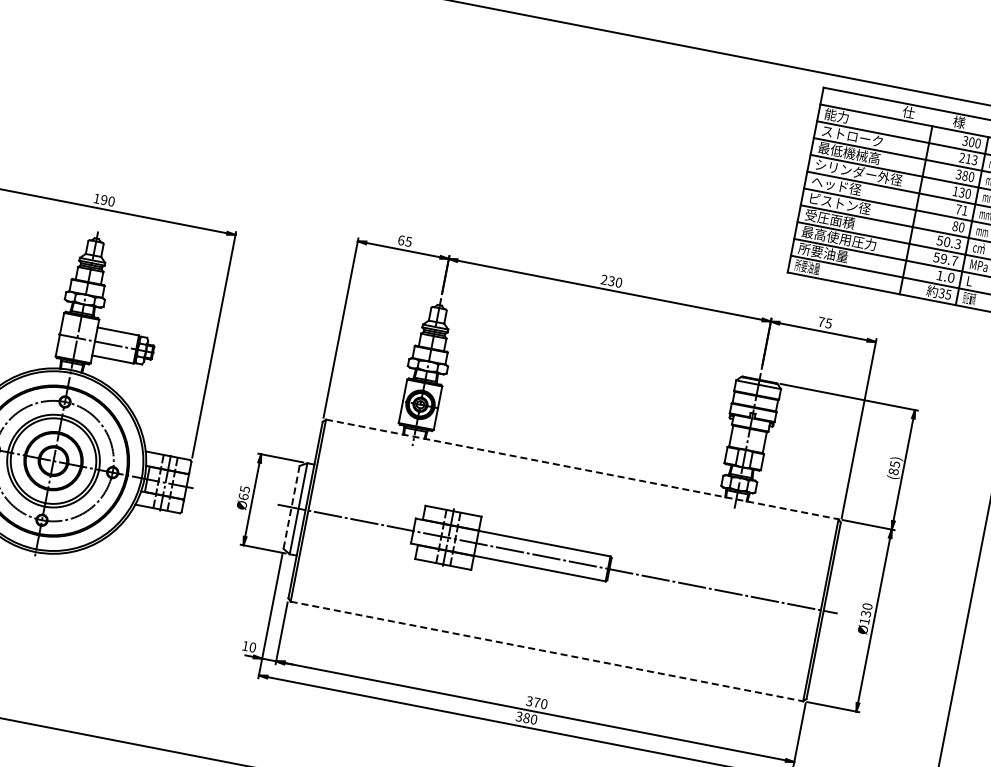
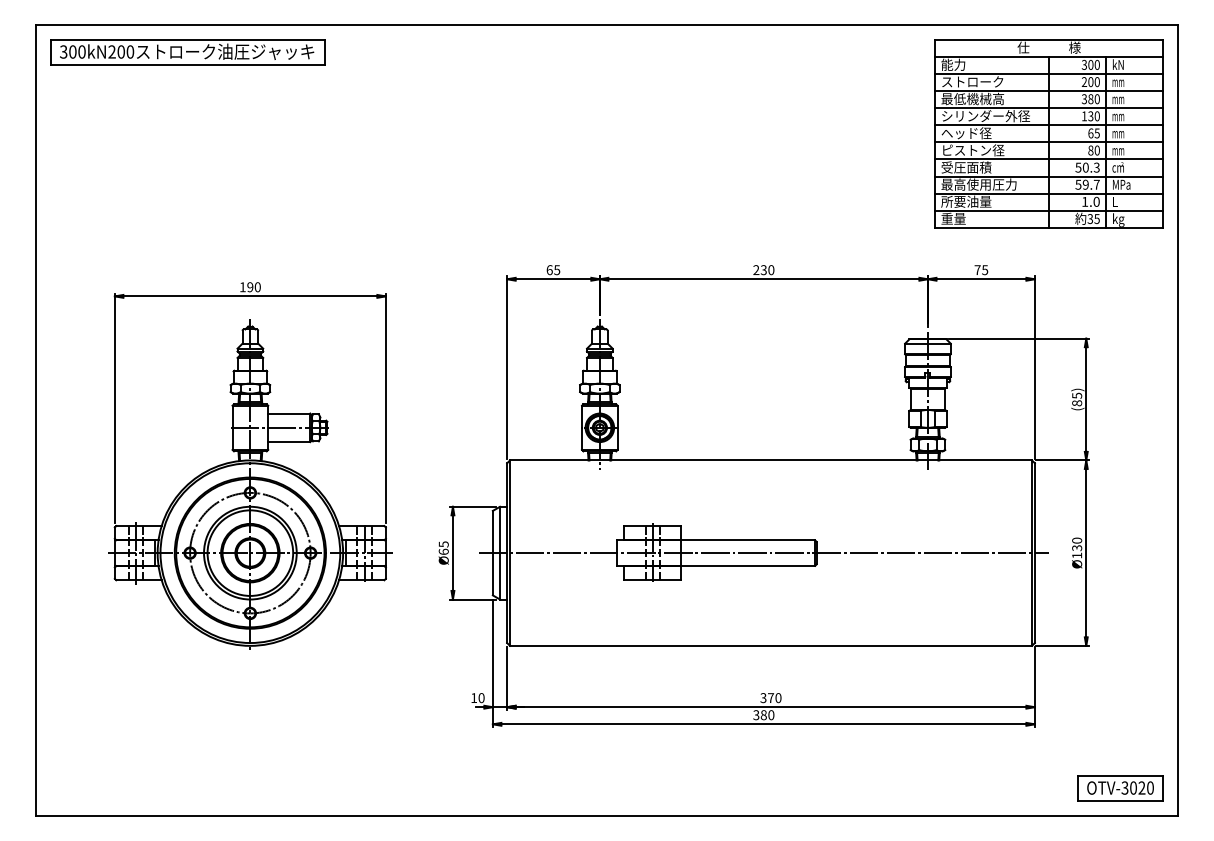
text: (970, 159) -> (1093, 82), 213 -> 200
text: (961, 210) -> (1093, 133), 71 -> 65
text: (807, 266) -> (953, 218), 所要油量 -> 重量
text: (969, 299) -> (1118, 219), 受圧面積 -> kg
line: (582, 469) -> (771, 460), dashed -> solid
line: (291, 507) -> (492, 553), dashed -> solid
line: (547, 651) -> (771, 645), dashed -> solid

